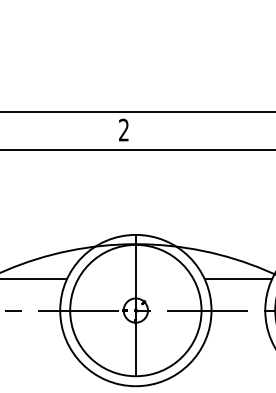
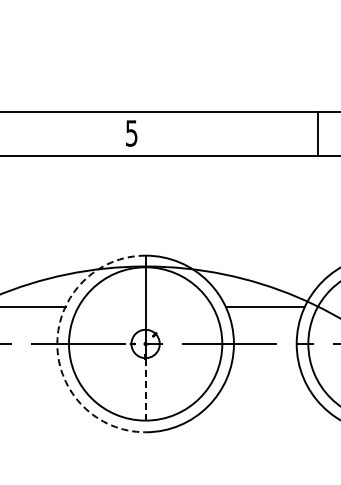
text: (123, 130) -> (131, 133), 2 -> 5
arc: (60, 310) -> (57, 343), solid -> dashed
line: (135, 349) -> (145, 389), solid -> dashed

